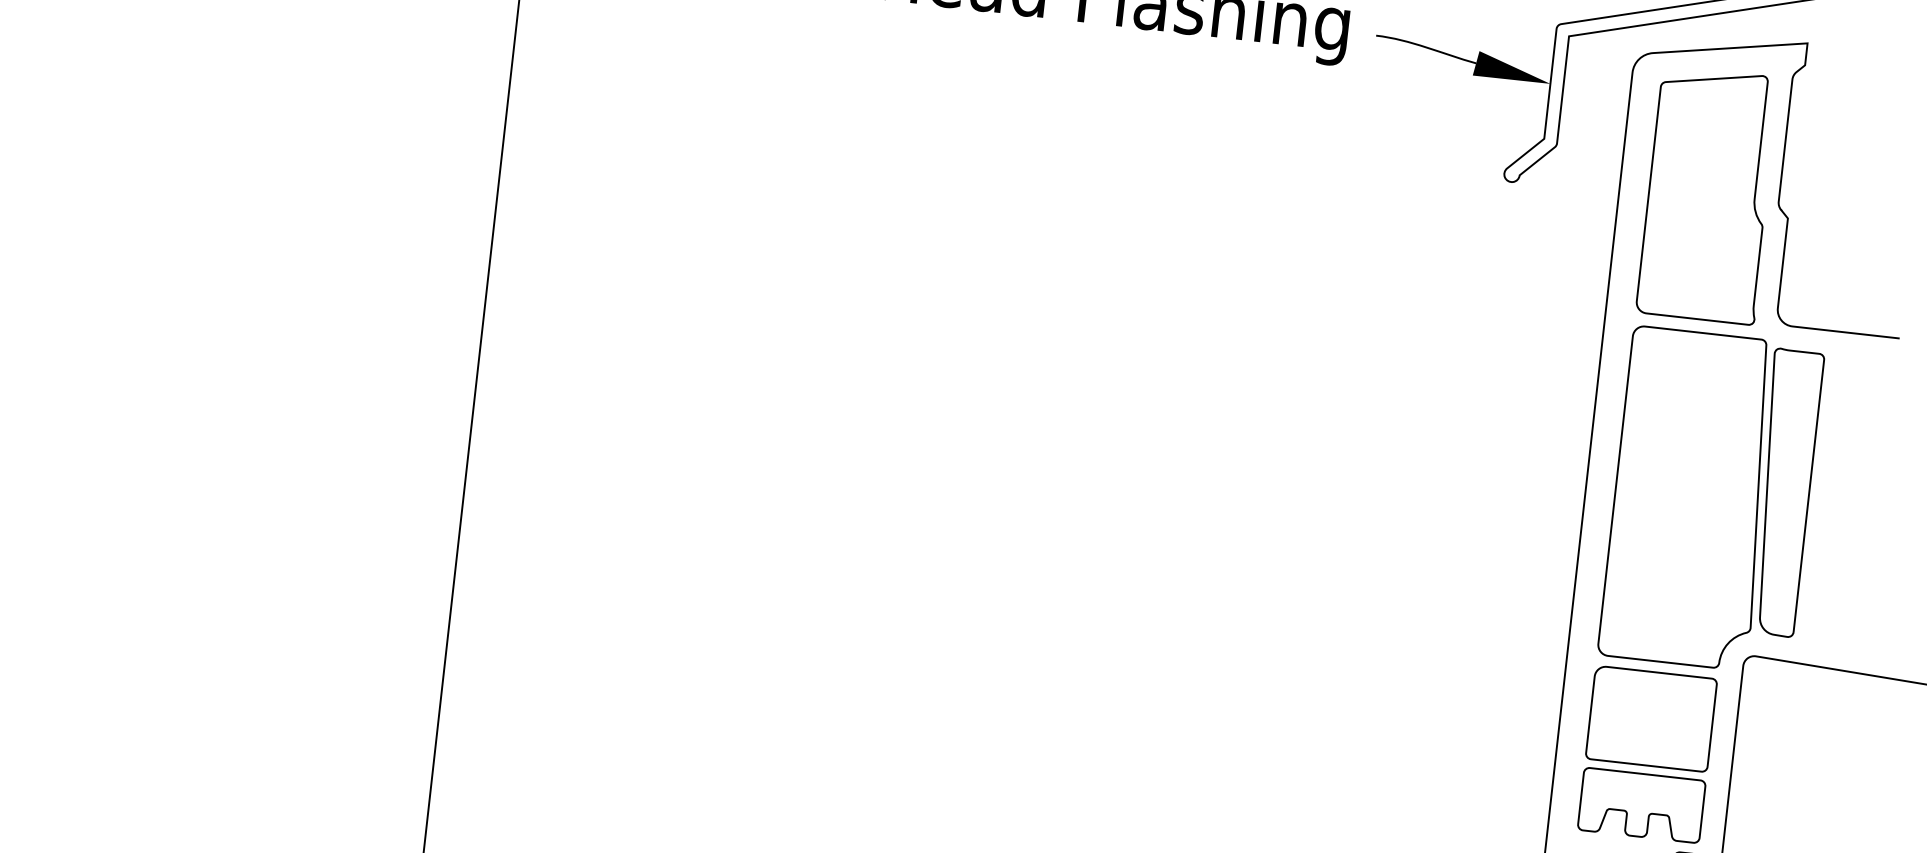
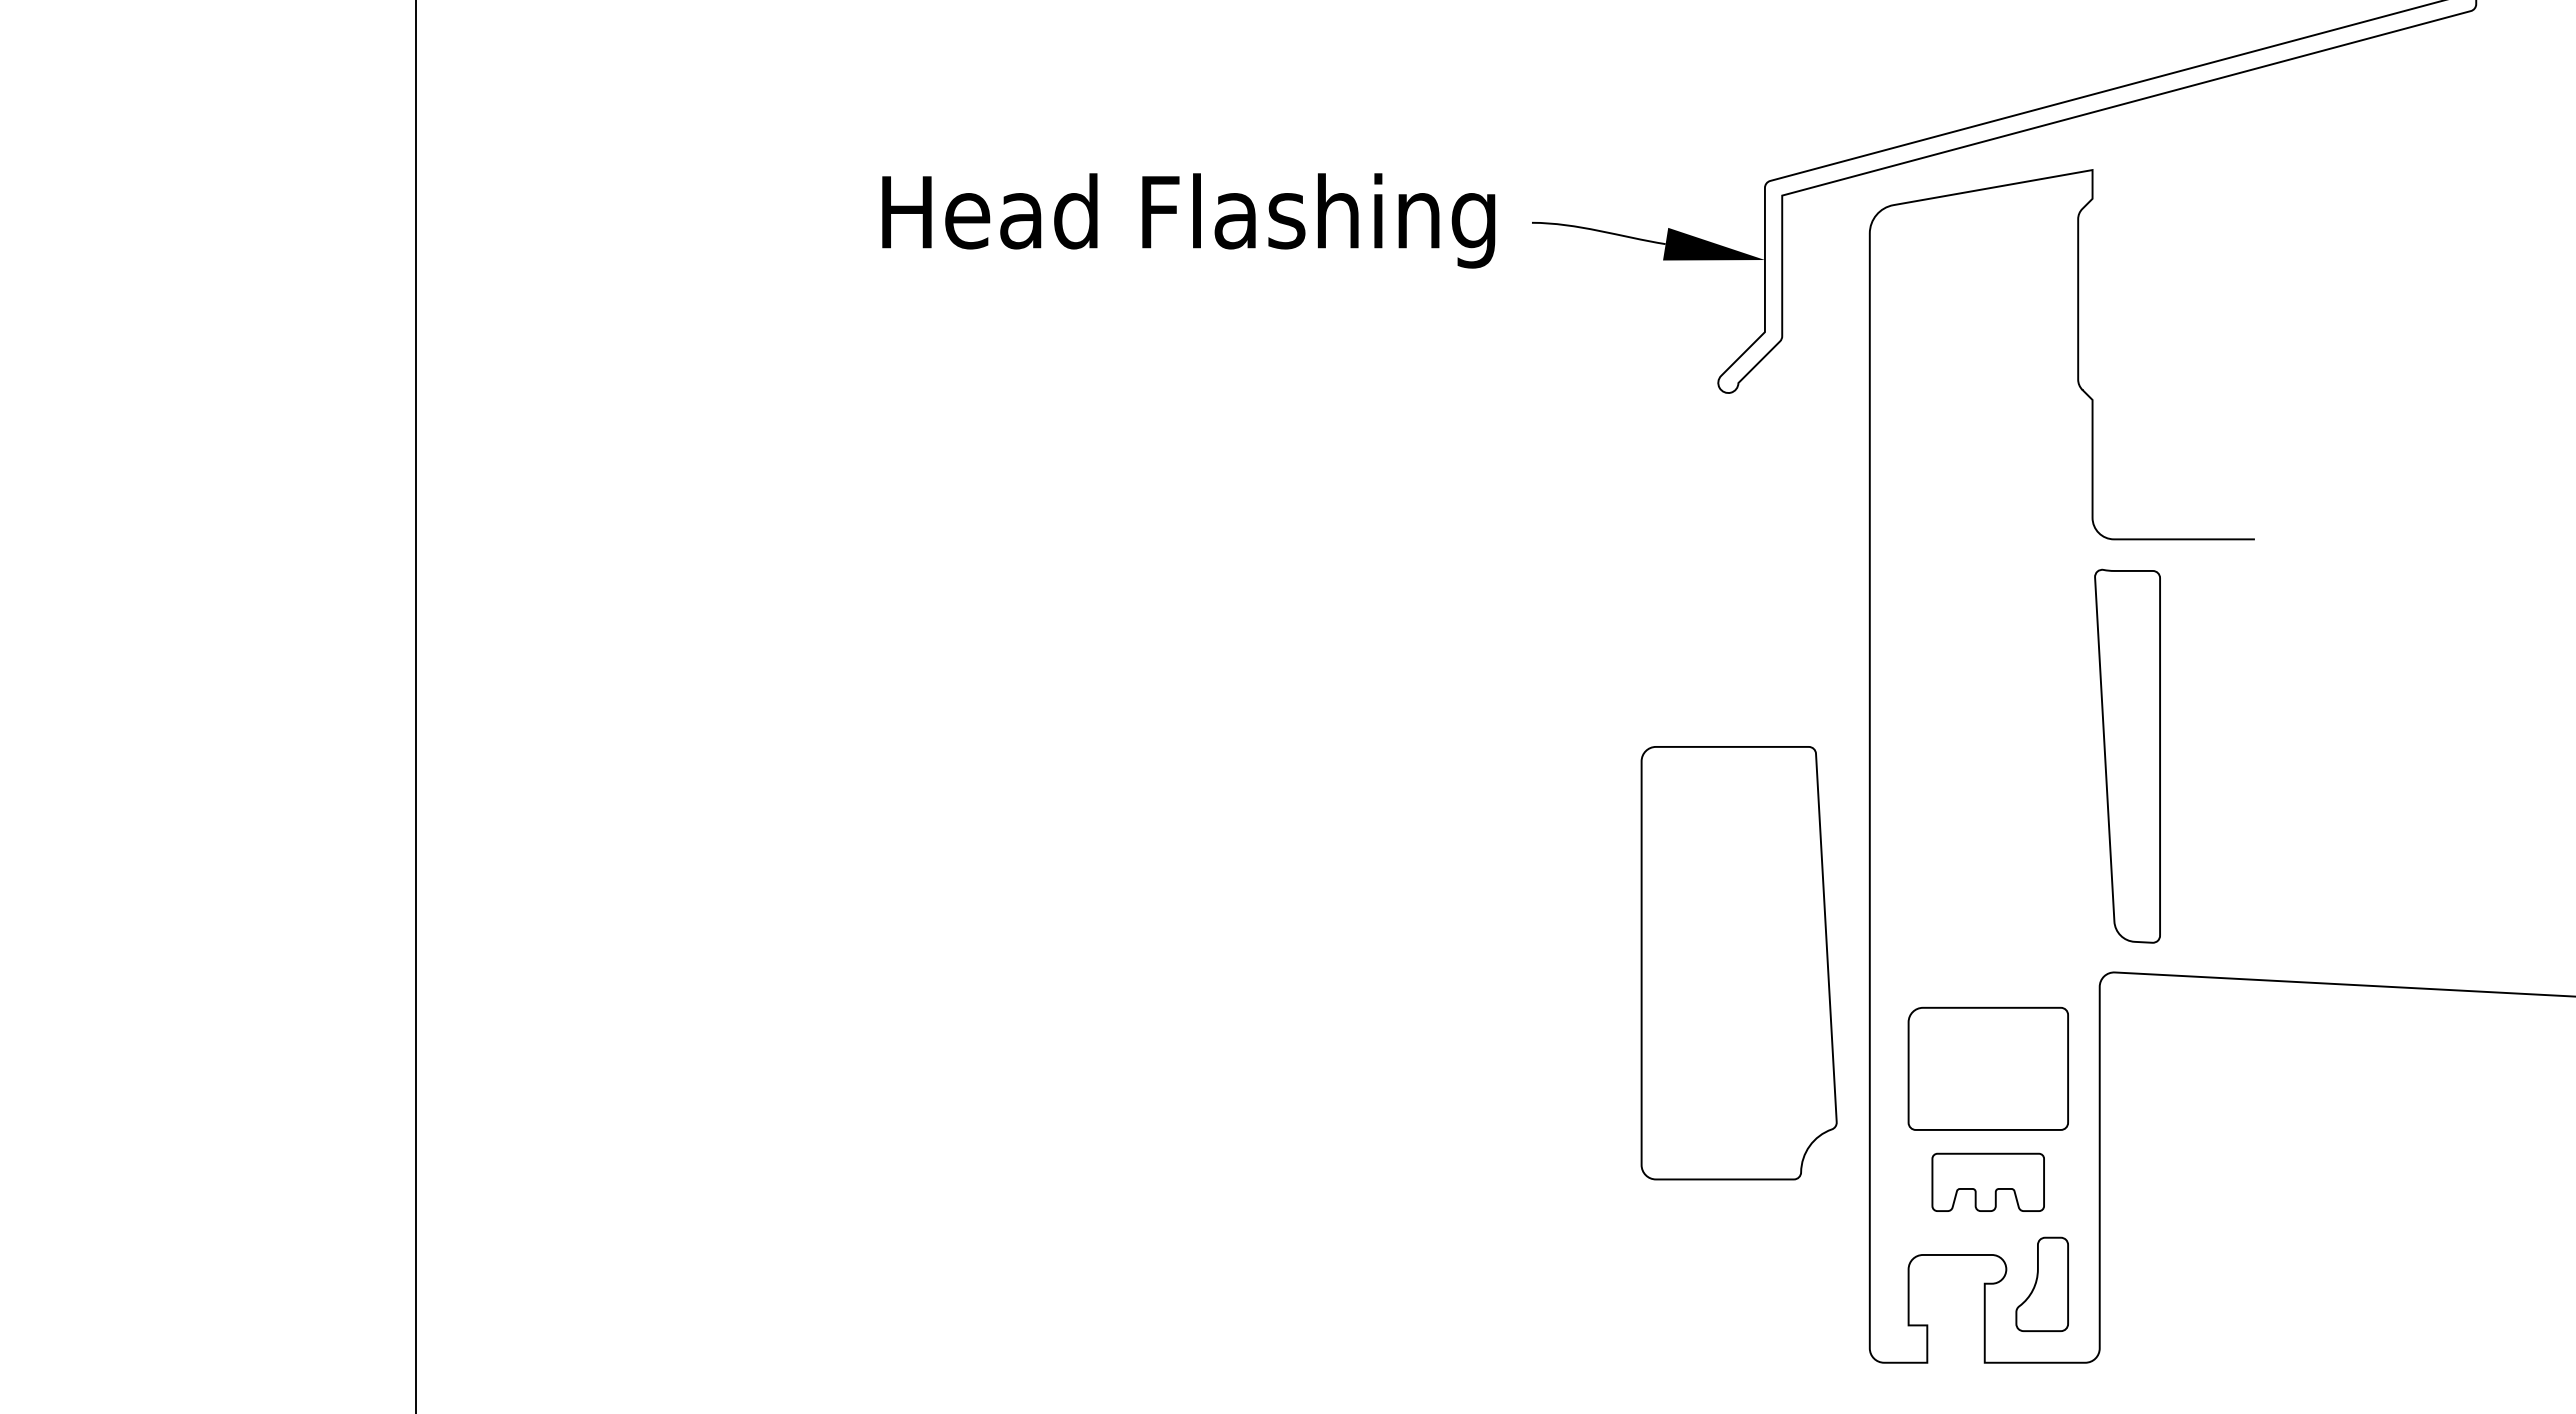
part: (1707, 195) -> (1985, 381), removed
part: (1689, 498) -> (1738, 963), moved
part: (1641, 805) -> (1987, 1182), size x0.7

